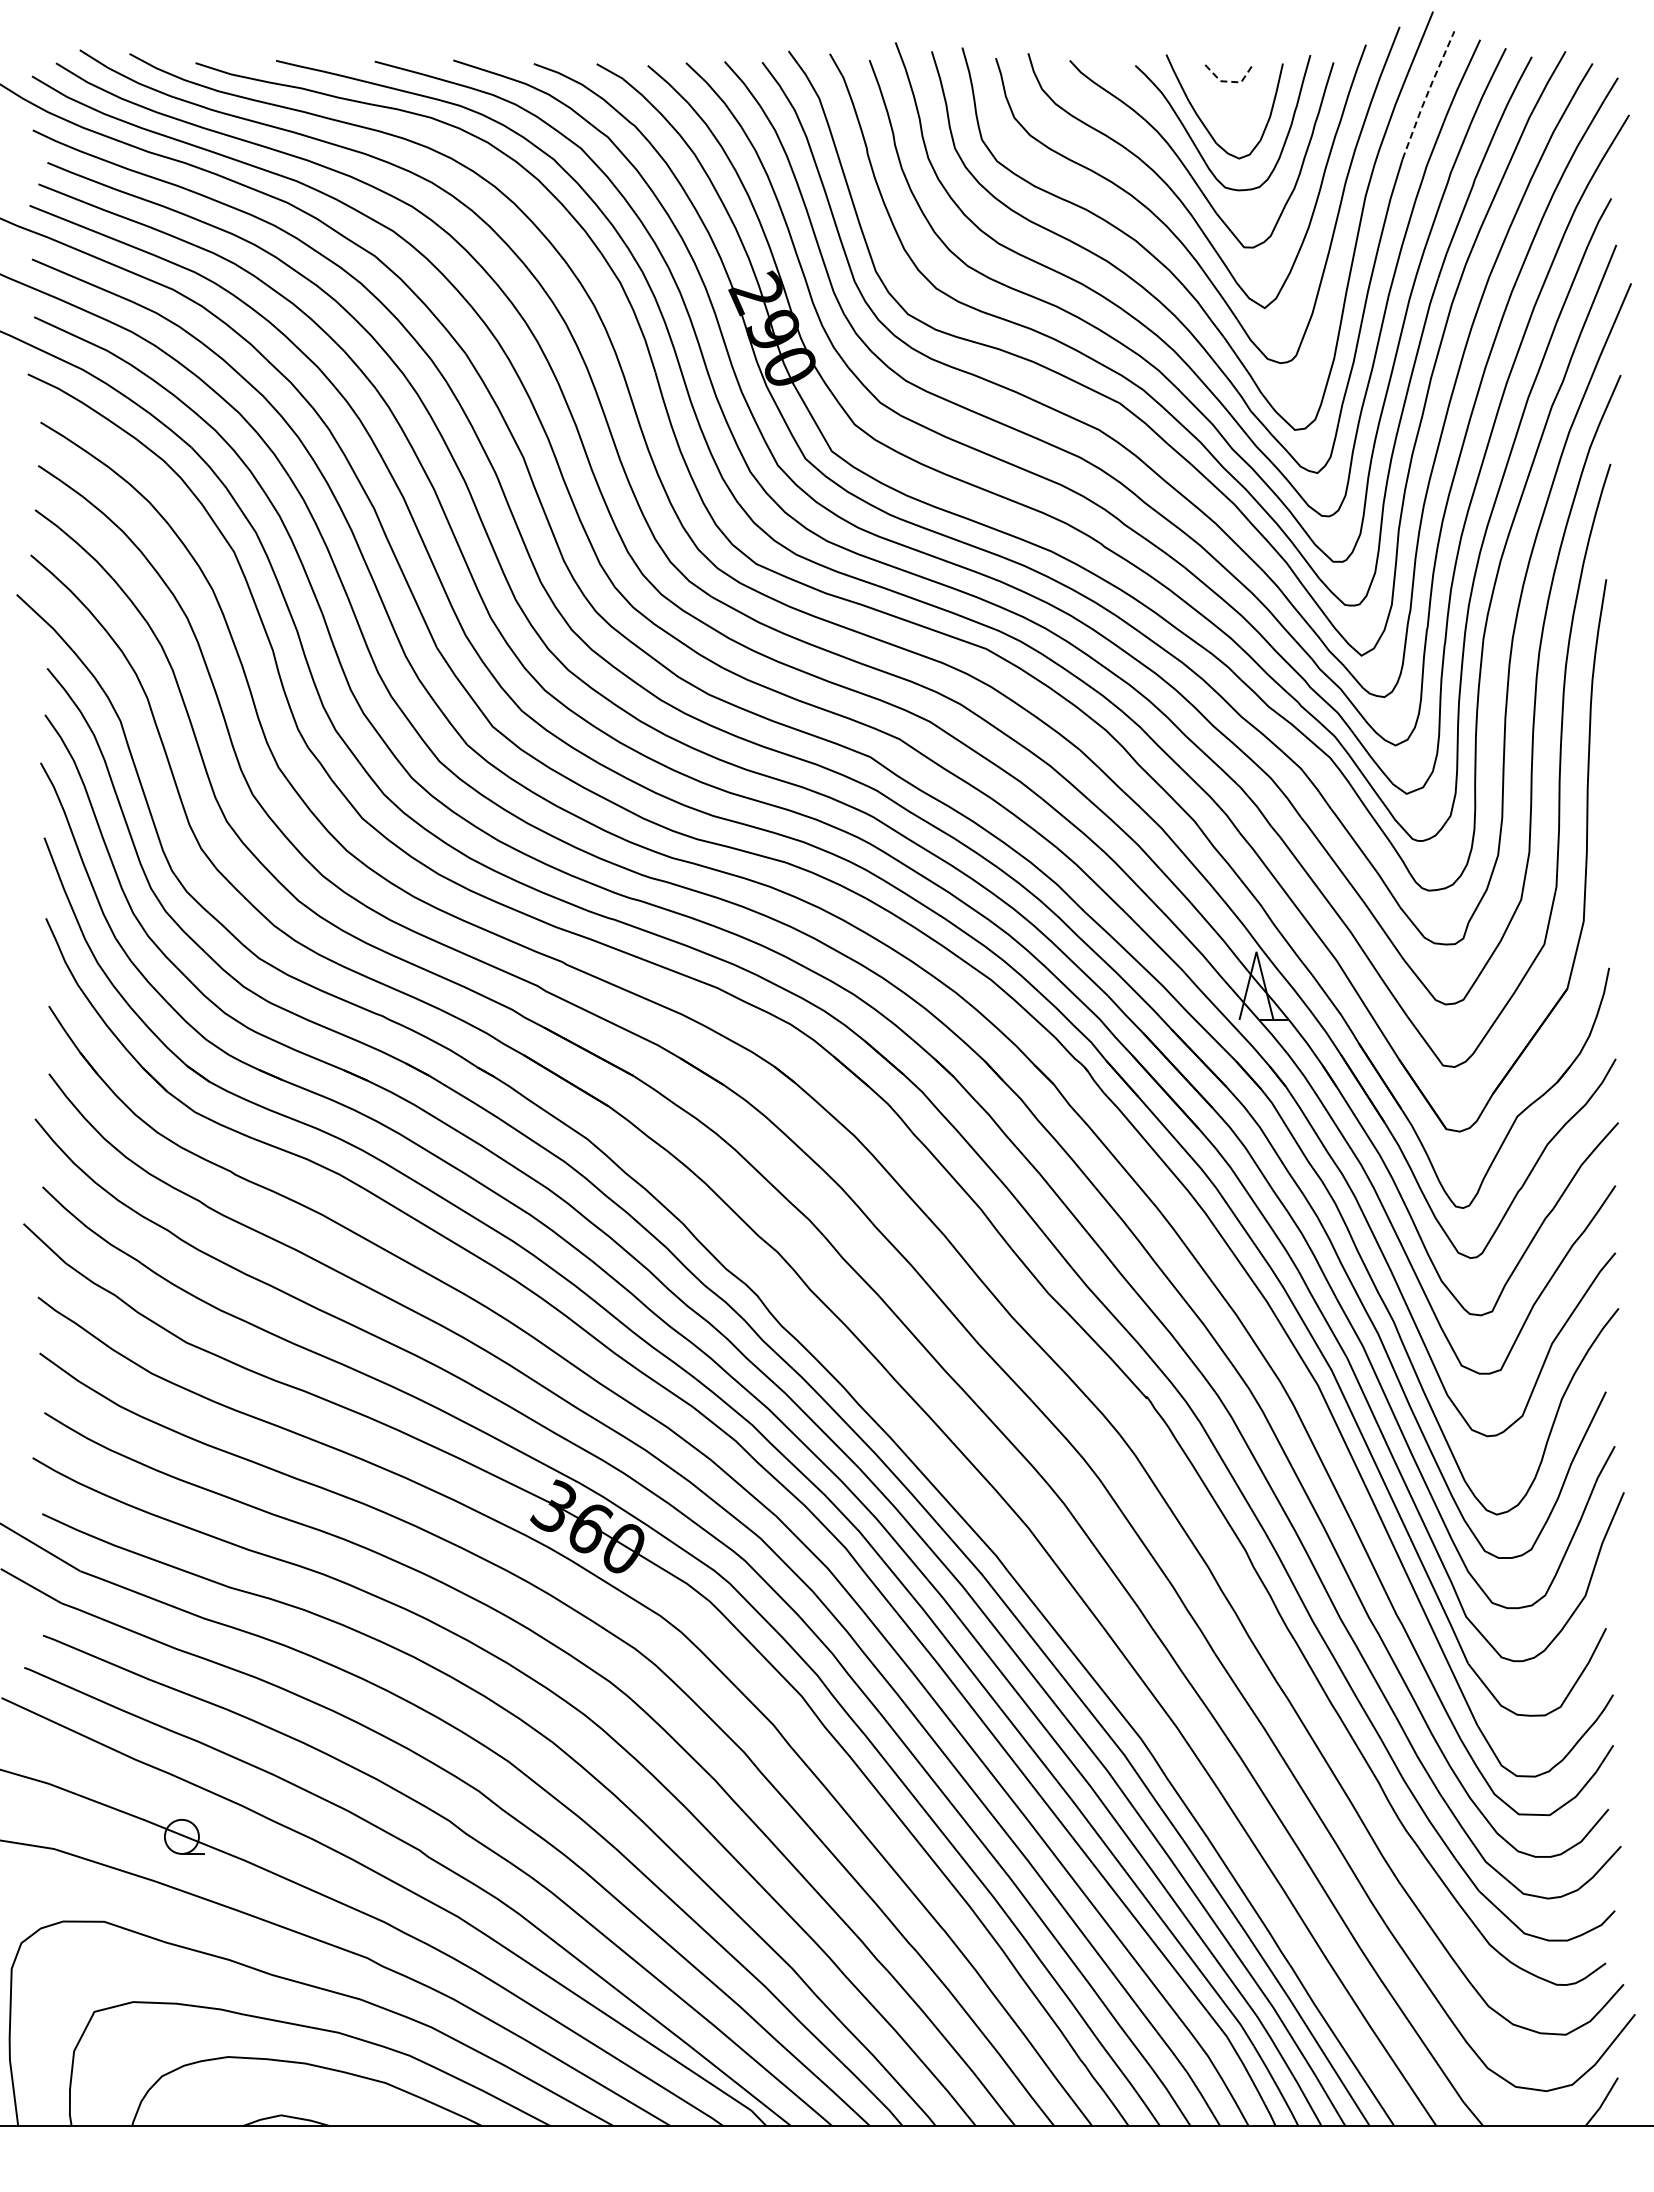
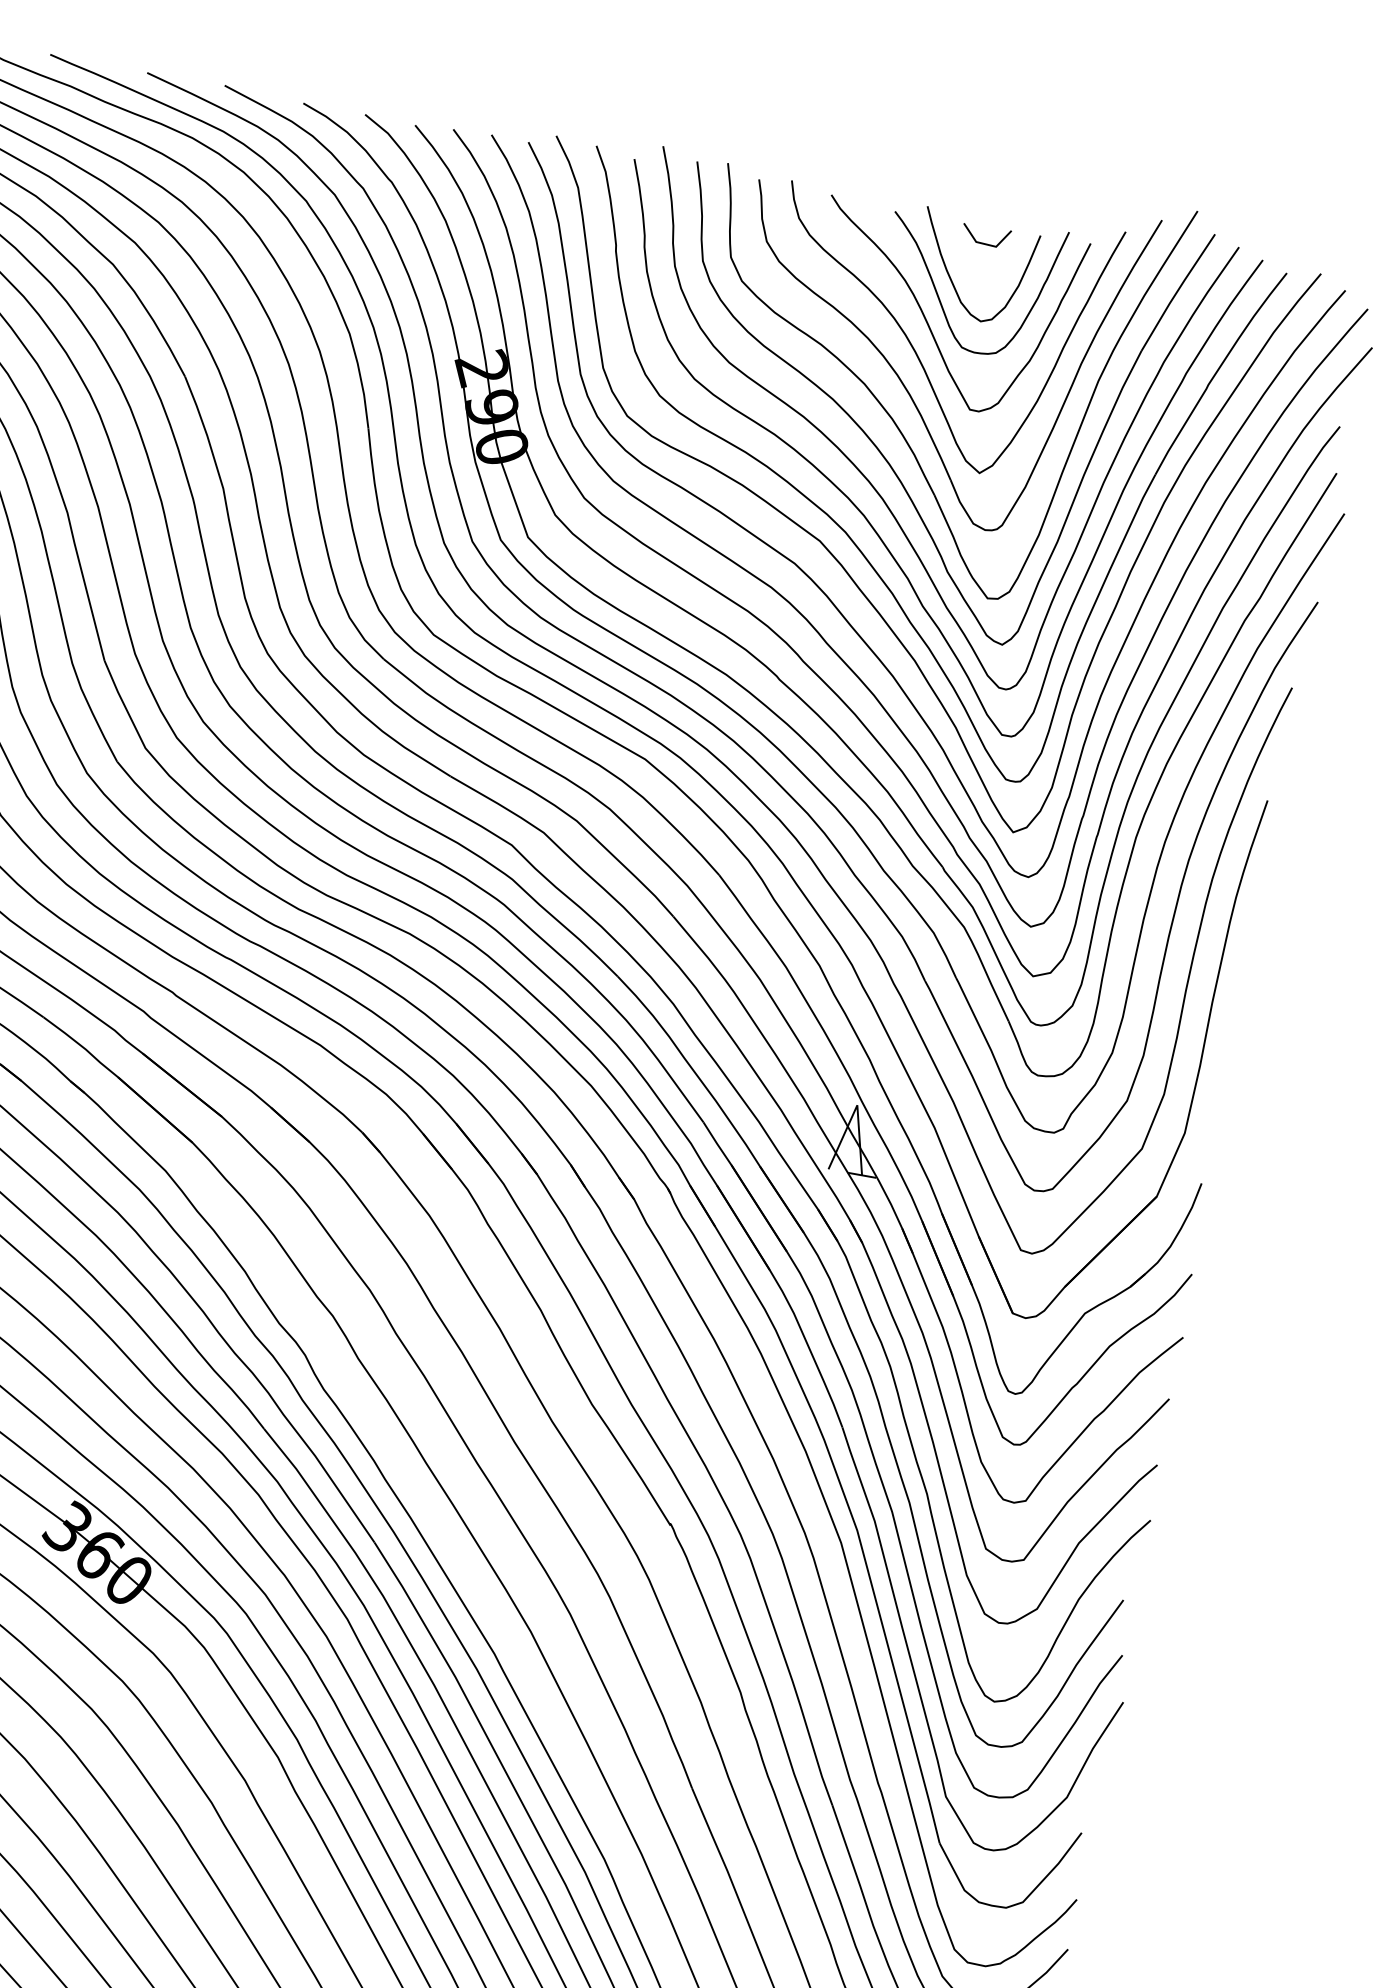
line: (1231, 81) -> (986, 244), dashed -> solid
line: (1427, 94) -> (1177, 291), dashed -> solid

